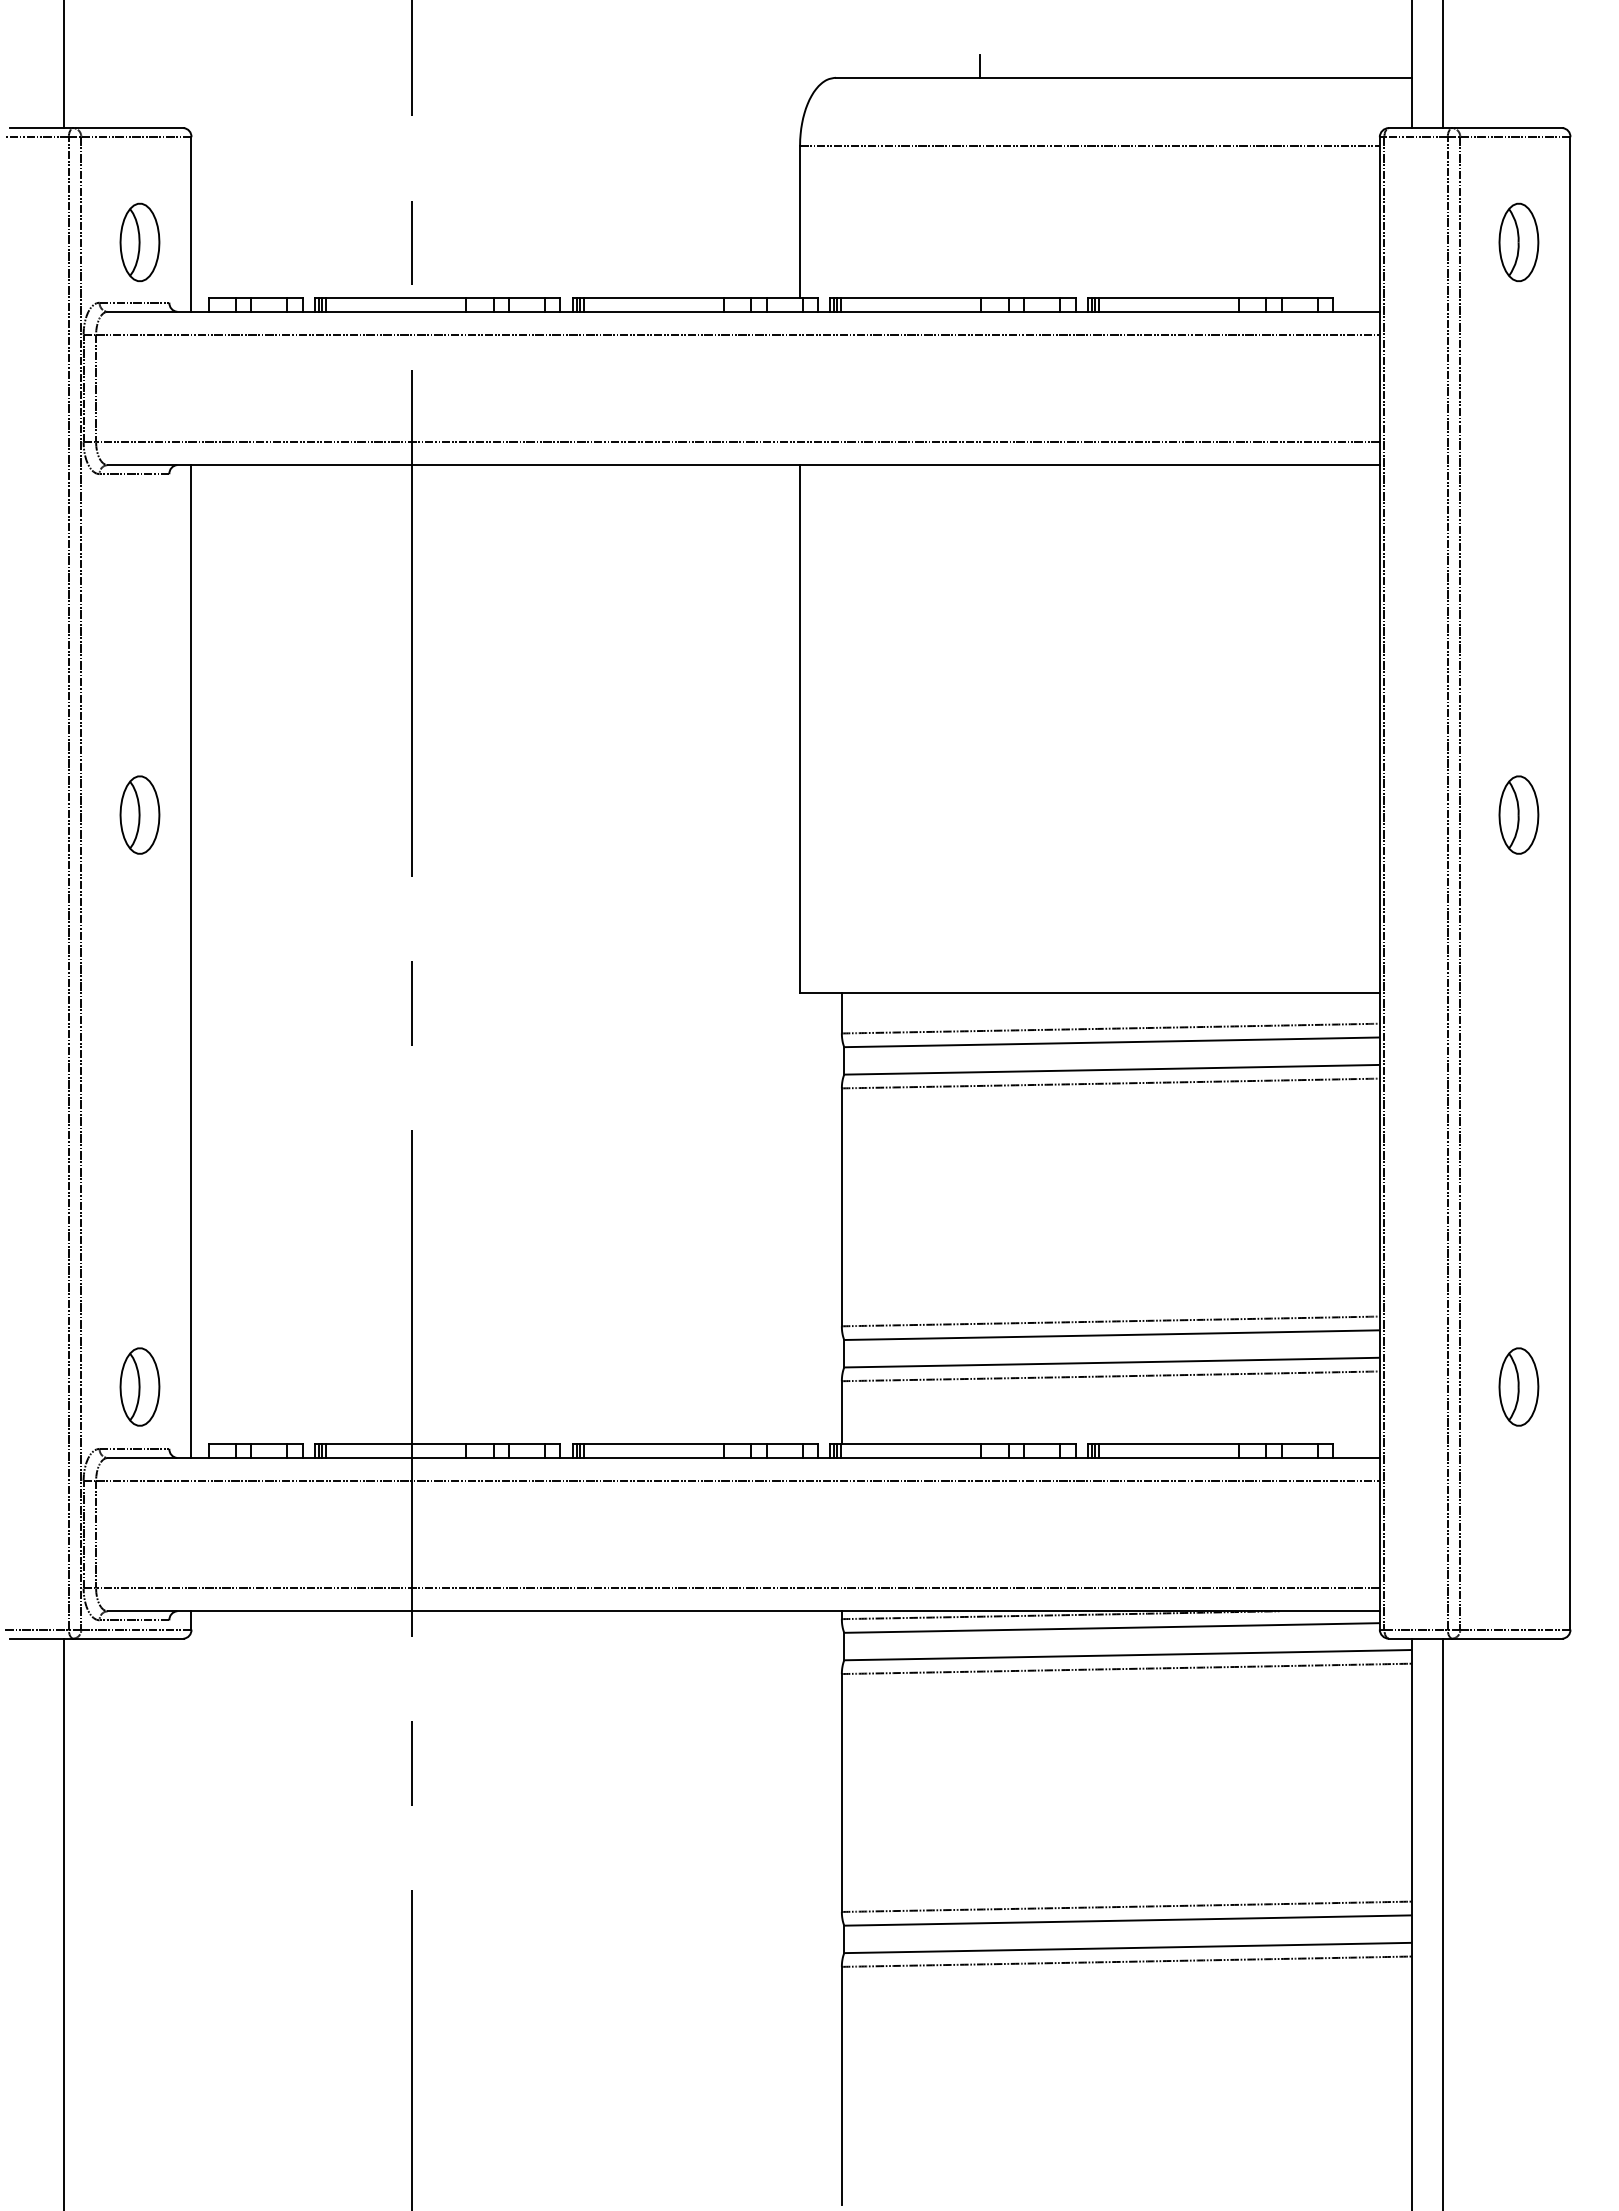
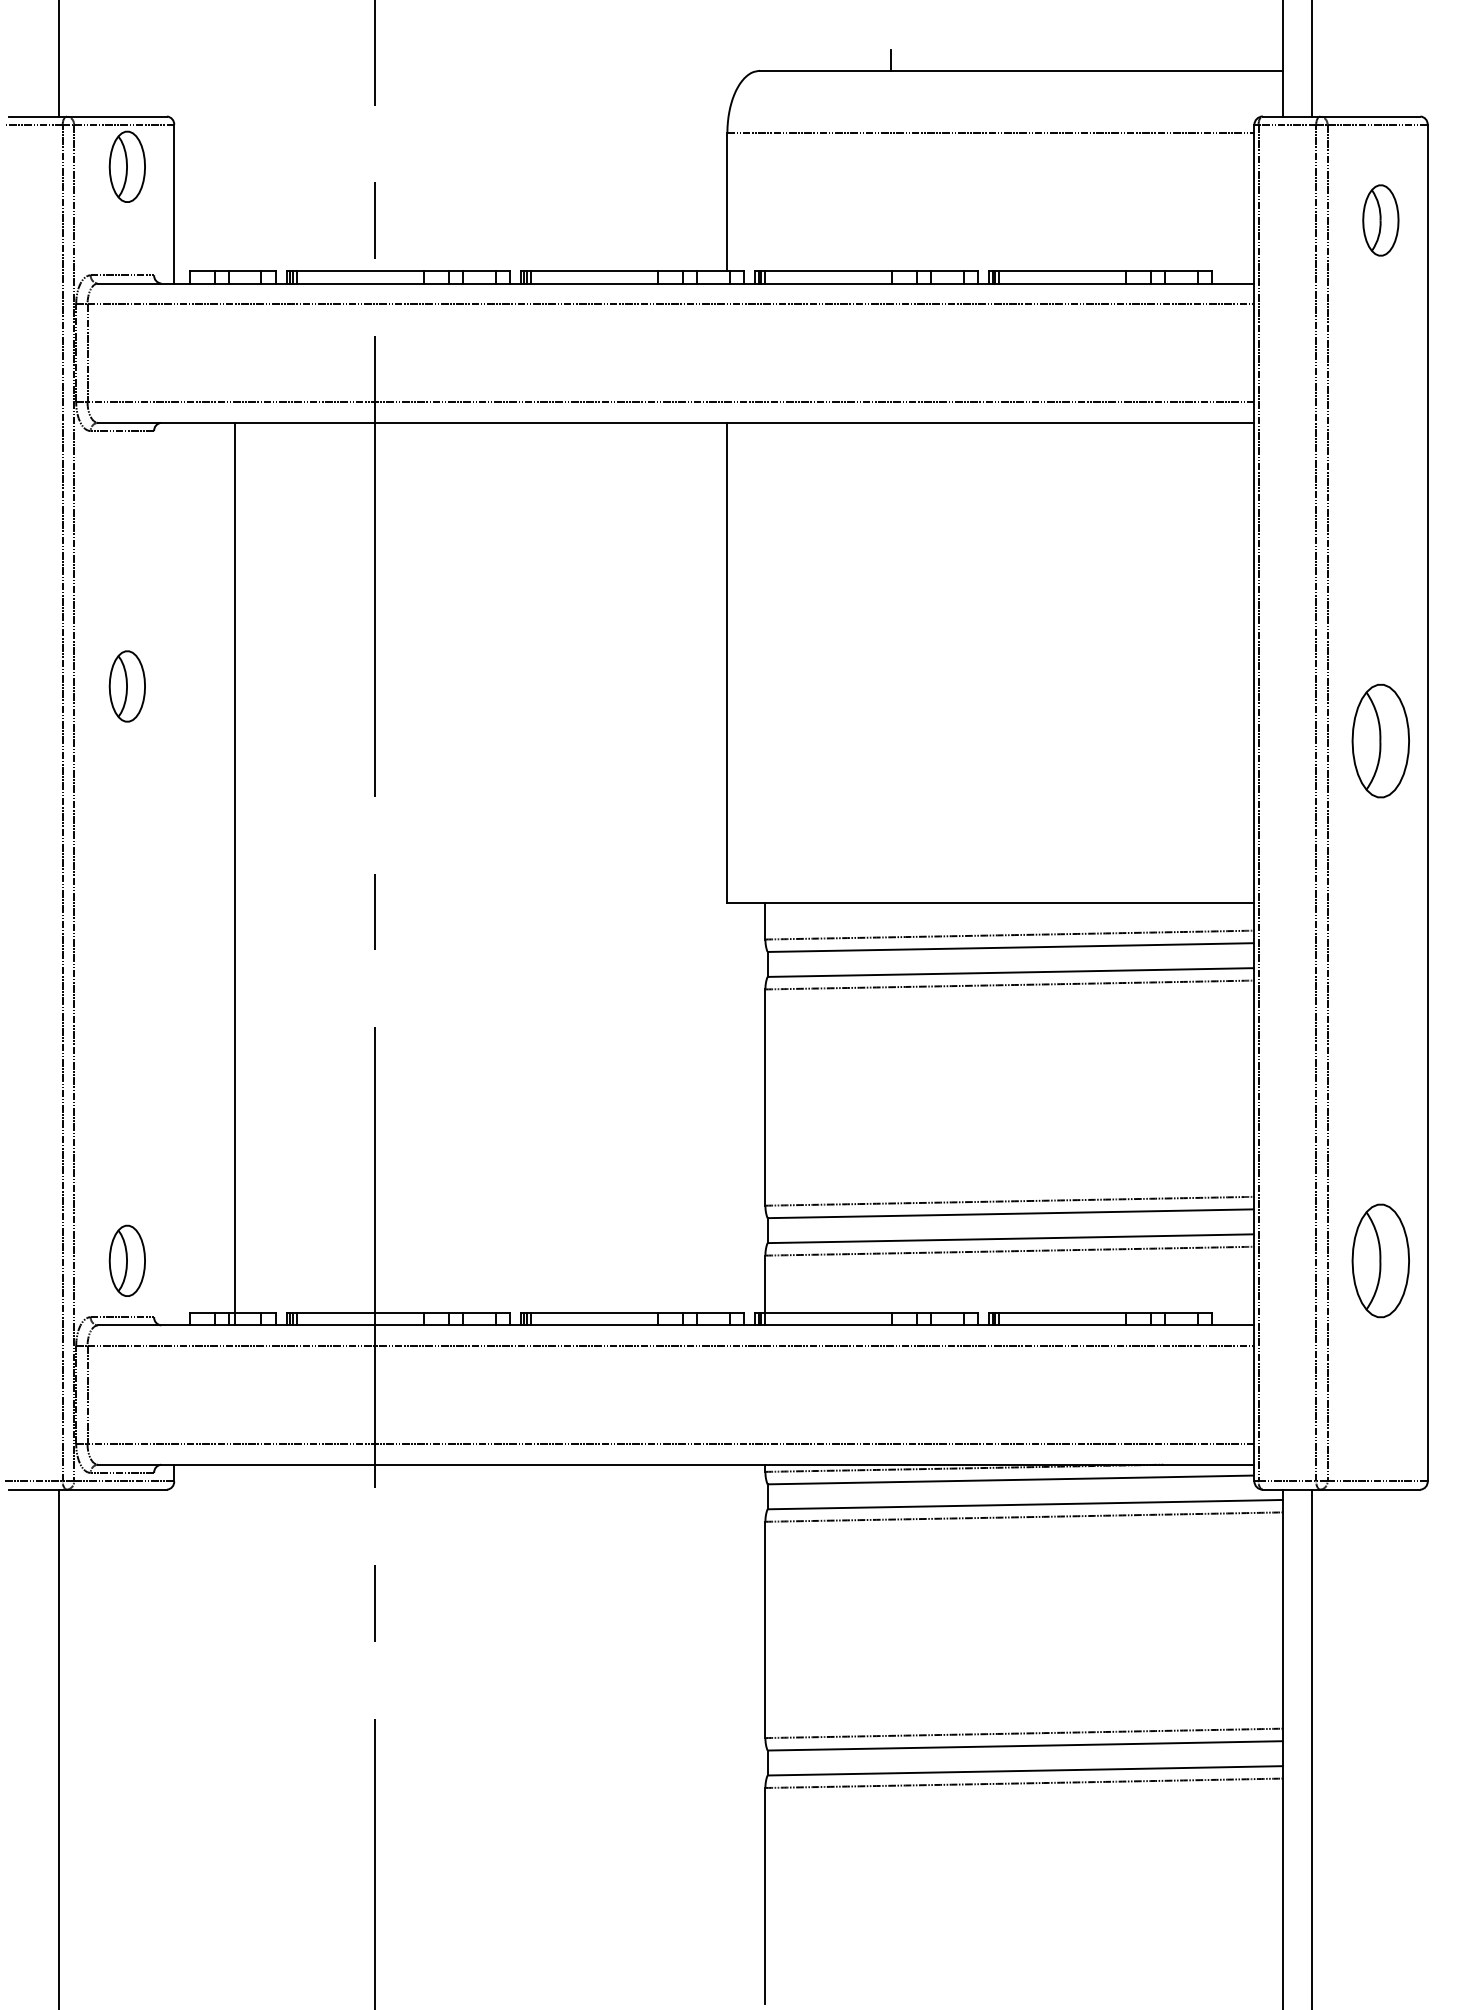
part: (139, 241) -> (126, 165), moved
part: (139, 814) -> (126, 685), moved
part: (1518, 814) -> (1380, 740), size x1.6
line: (191, 961) -> (235, 874), moved
part: (1518, 1386) -> (1380, 1260), size x1.6

